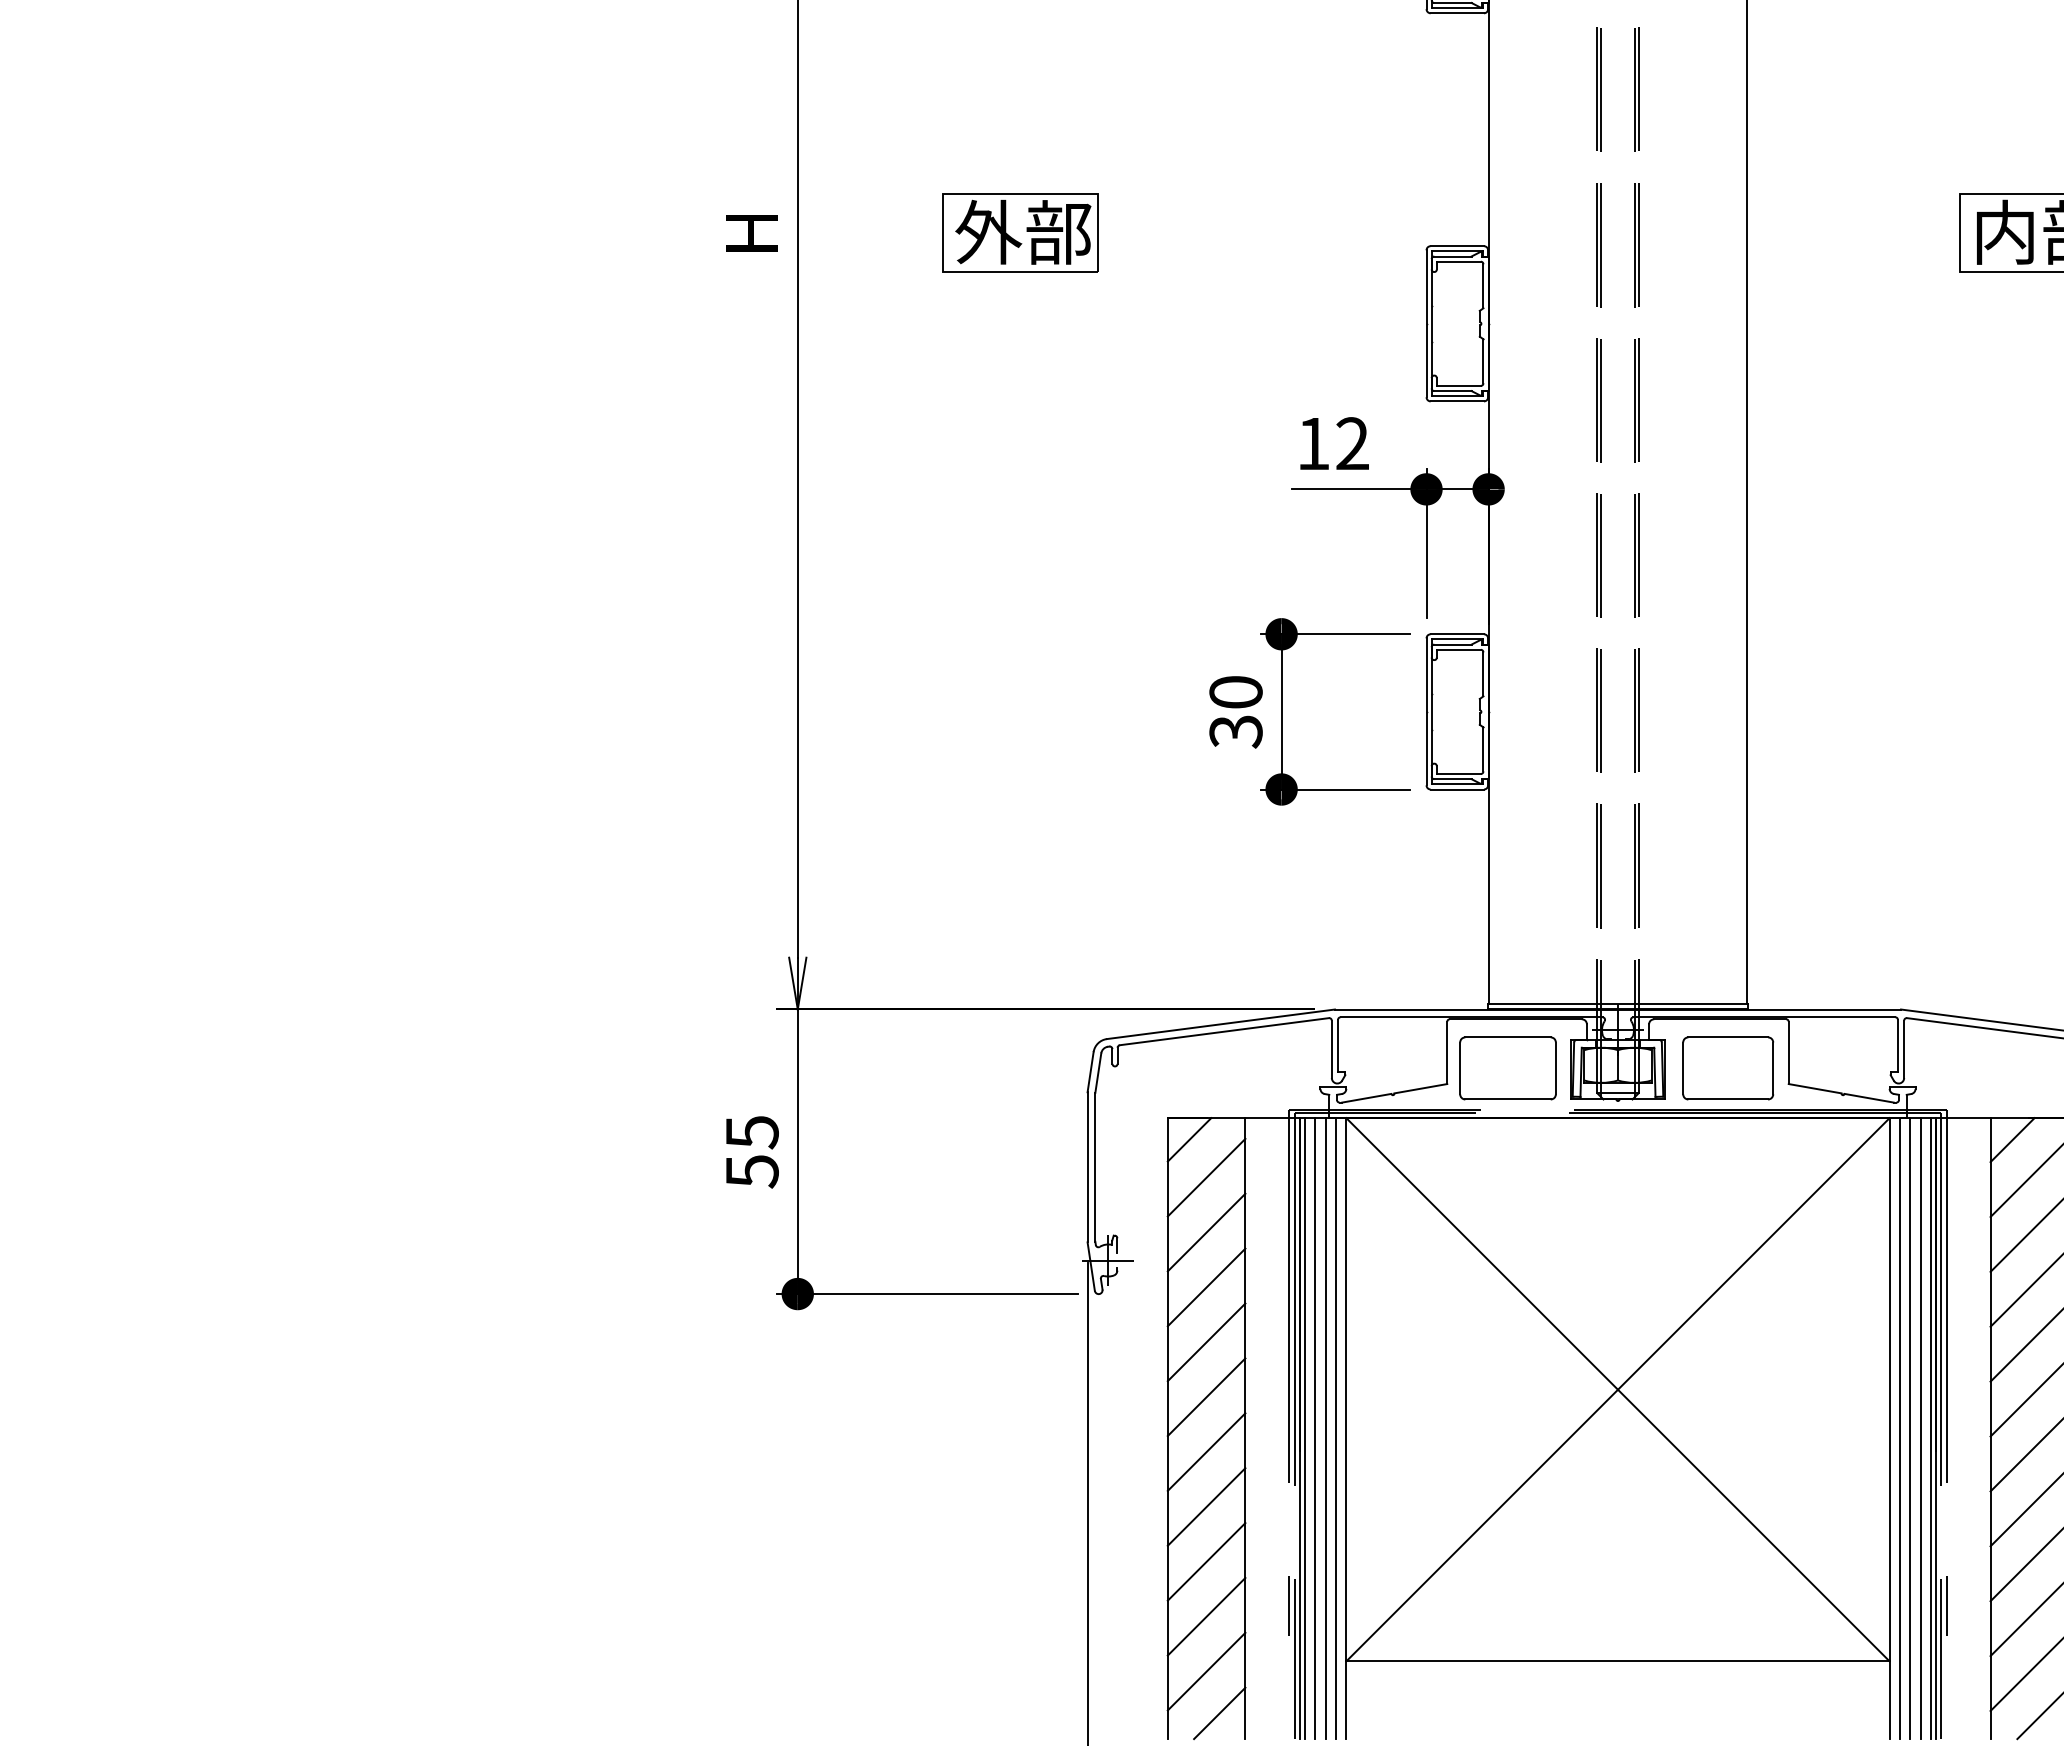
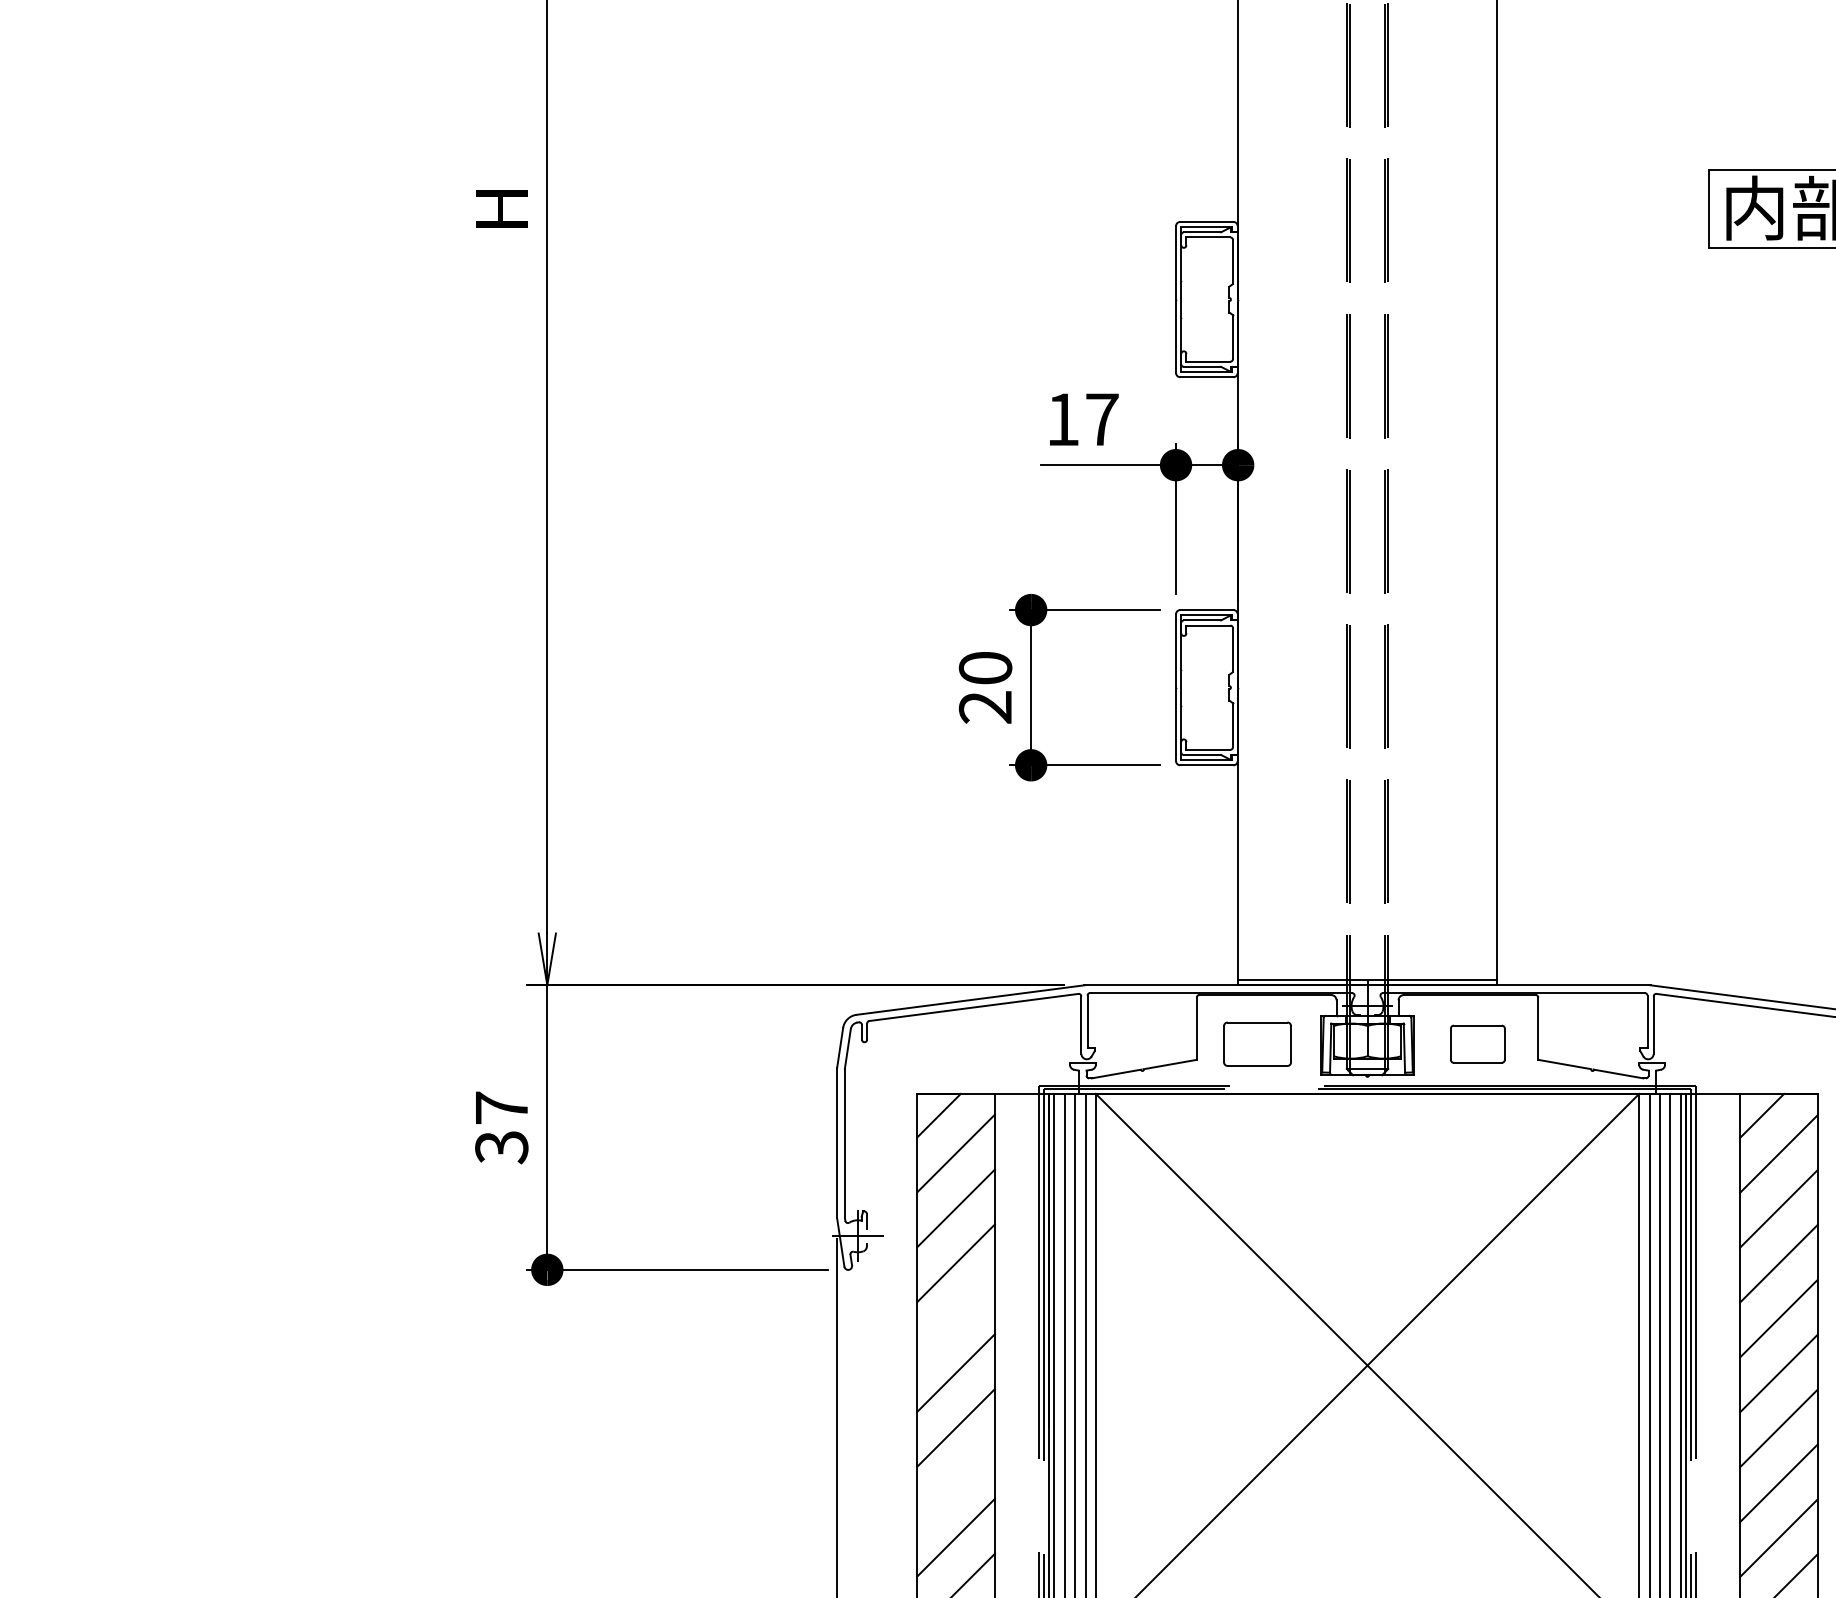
part: (1020, 232) -> (770, 208), removed
text: (1352, 443) -> (1102, 419), 12 -> 17
text: (1235, 731) -> (985, 707), 30 -> 20
part: (1507, 1068) -> (1257, 1044), size x0.7
part: (1728, 1068) -> (1478, 1044), size x0.6
text: (751, 1151) -> (501, 1127), 55 -> 37
line: (1206, 1342) -> (956, 1318), removed
line: (1206, 1506) -> (956, 1482), removed

